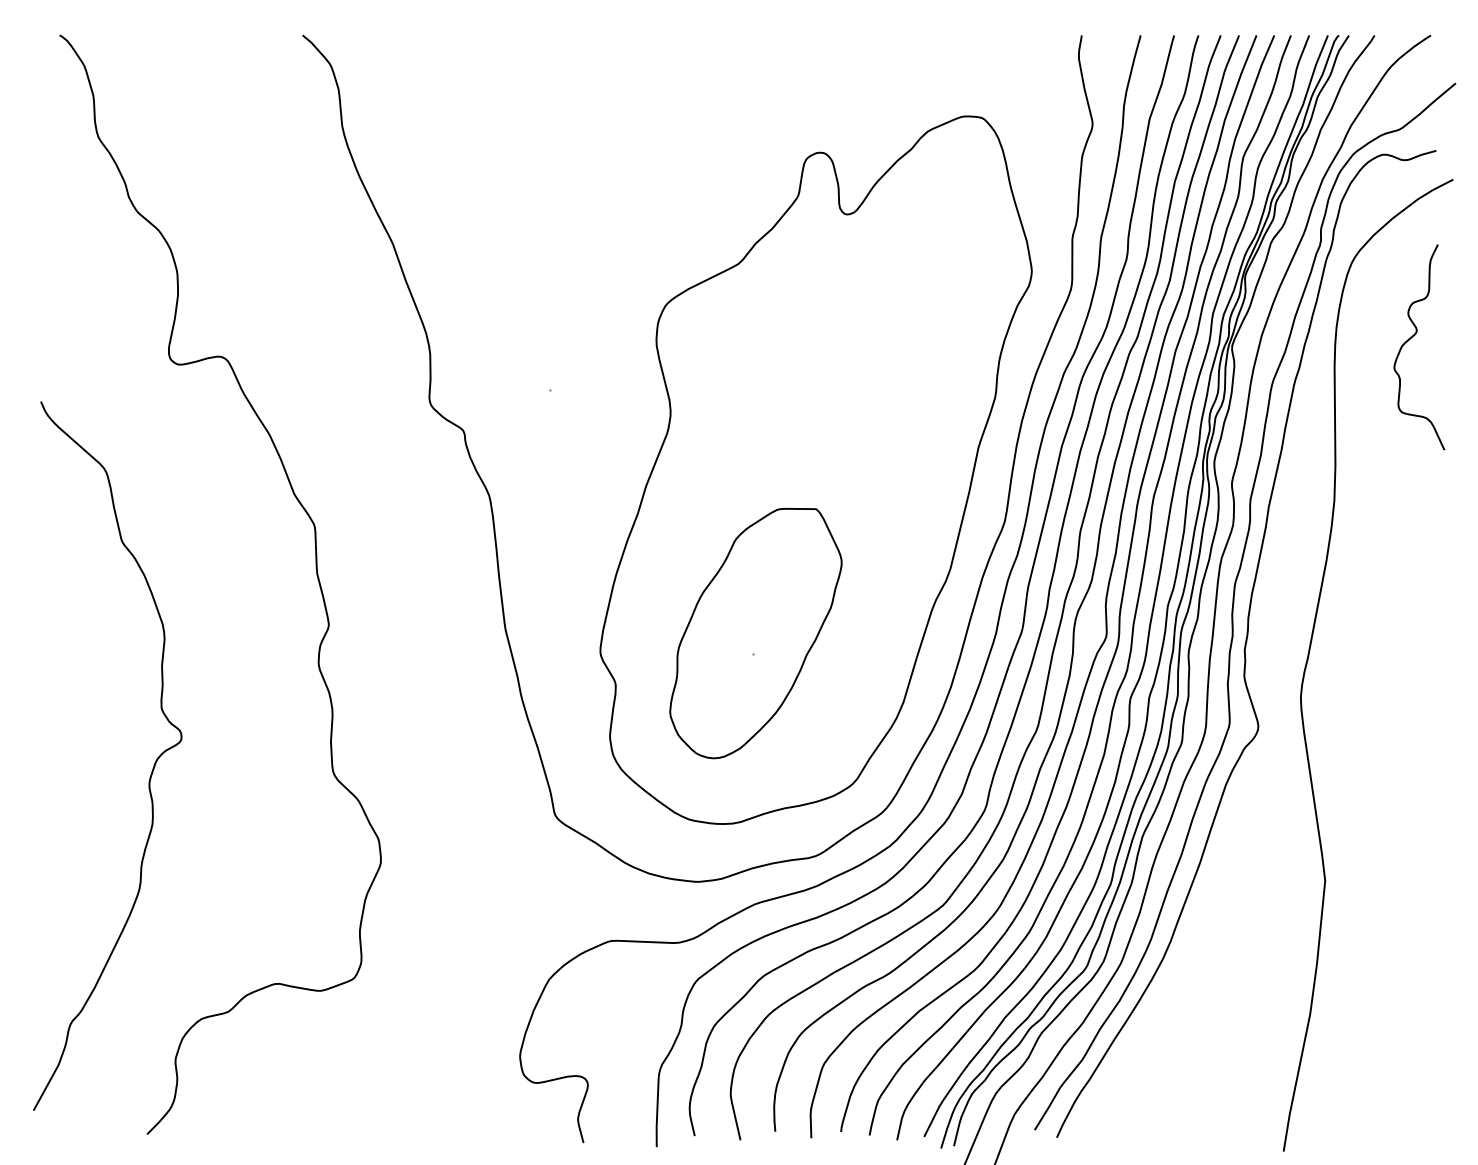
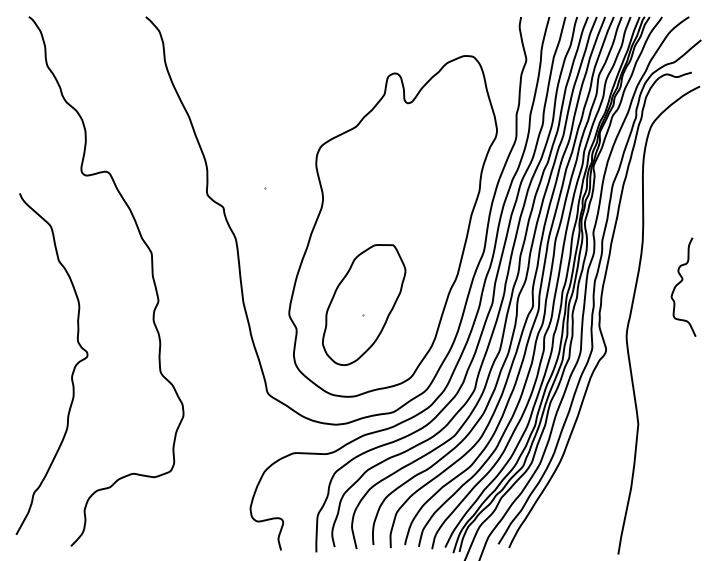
curve: (1412, 339) -> (680, 283), moved

